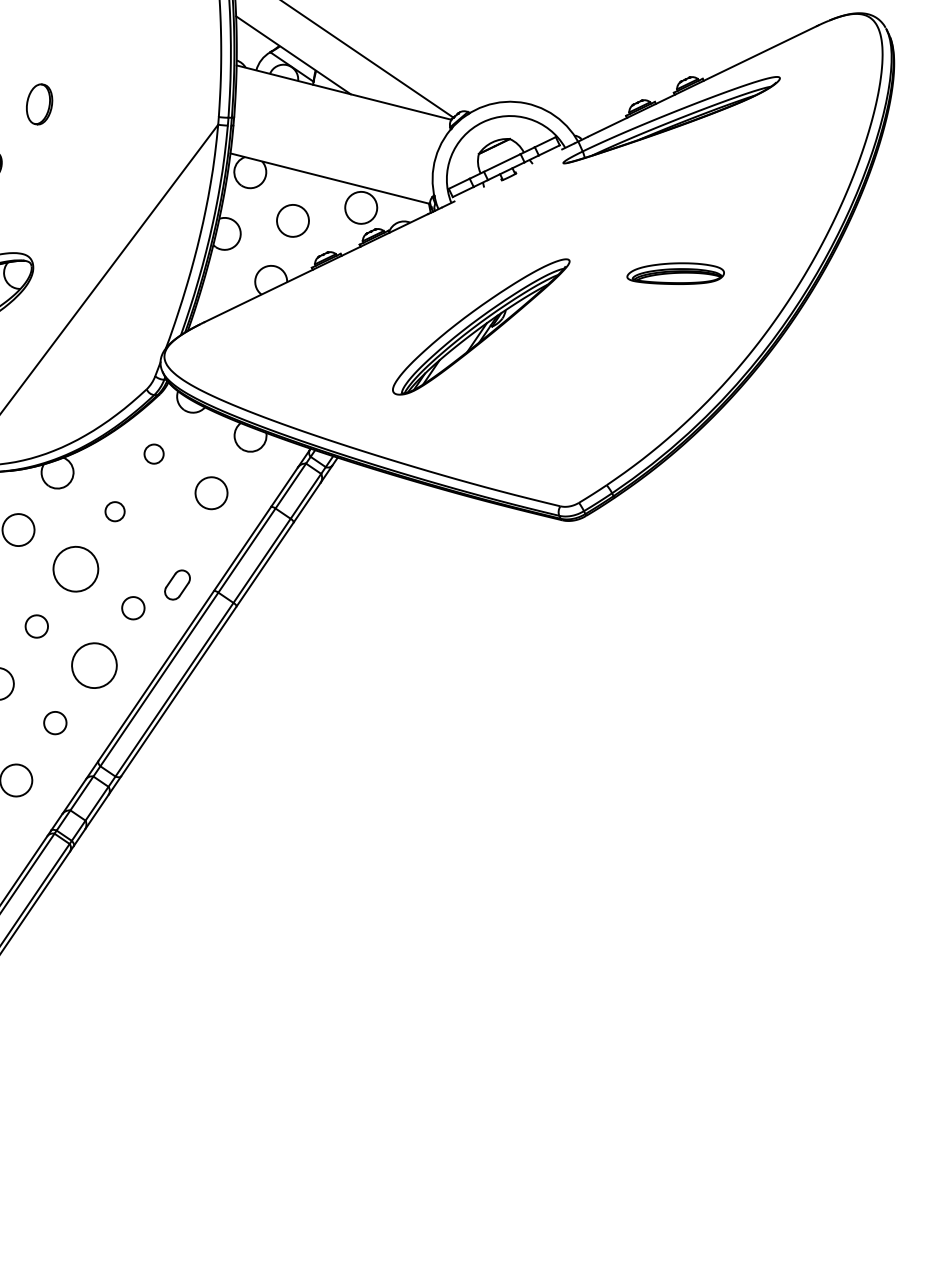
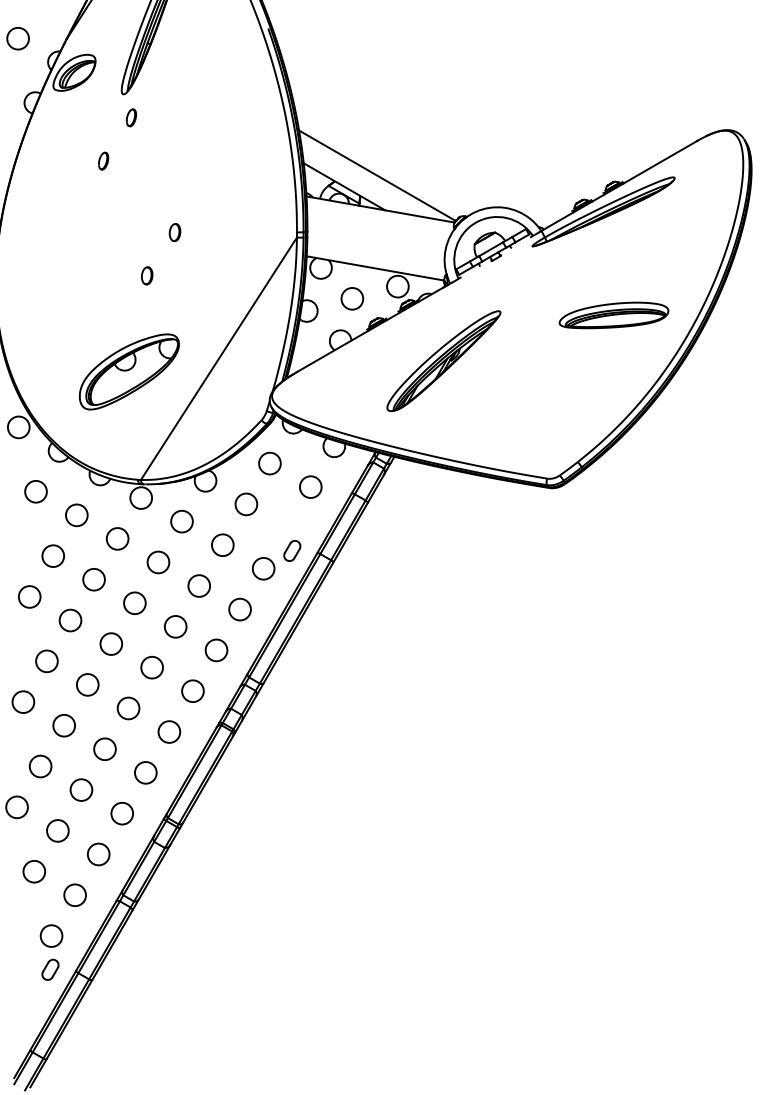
part: (38, 104) -> (174, 232), size x0.62
part: (675, 273) -> (613, 315), size x1.67
part: (480, 325) -> (443, 360), moved
circle: (153, 454) -> (269, 463), size x1.67
circle: (115, 511) -> (246, 504), size x1.67
circle: (75, 567) -> (222, 544), size x0.71
circle: (133, 607) -> (263, 568), size x1.43
circle: (35, 625) -> (198, 585), size x1.43
circle: (93, 665) -> (239, 609), size x0.71
circle: (55, 723) -> (216, 650), size x1.43

